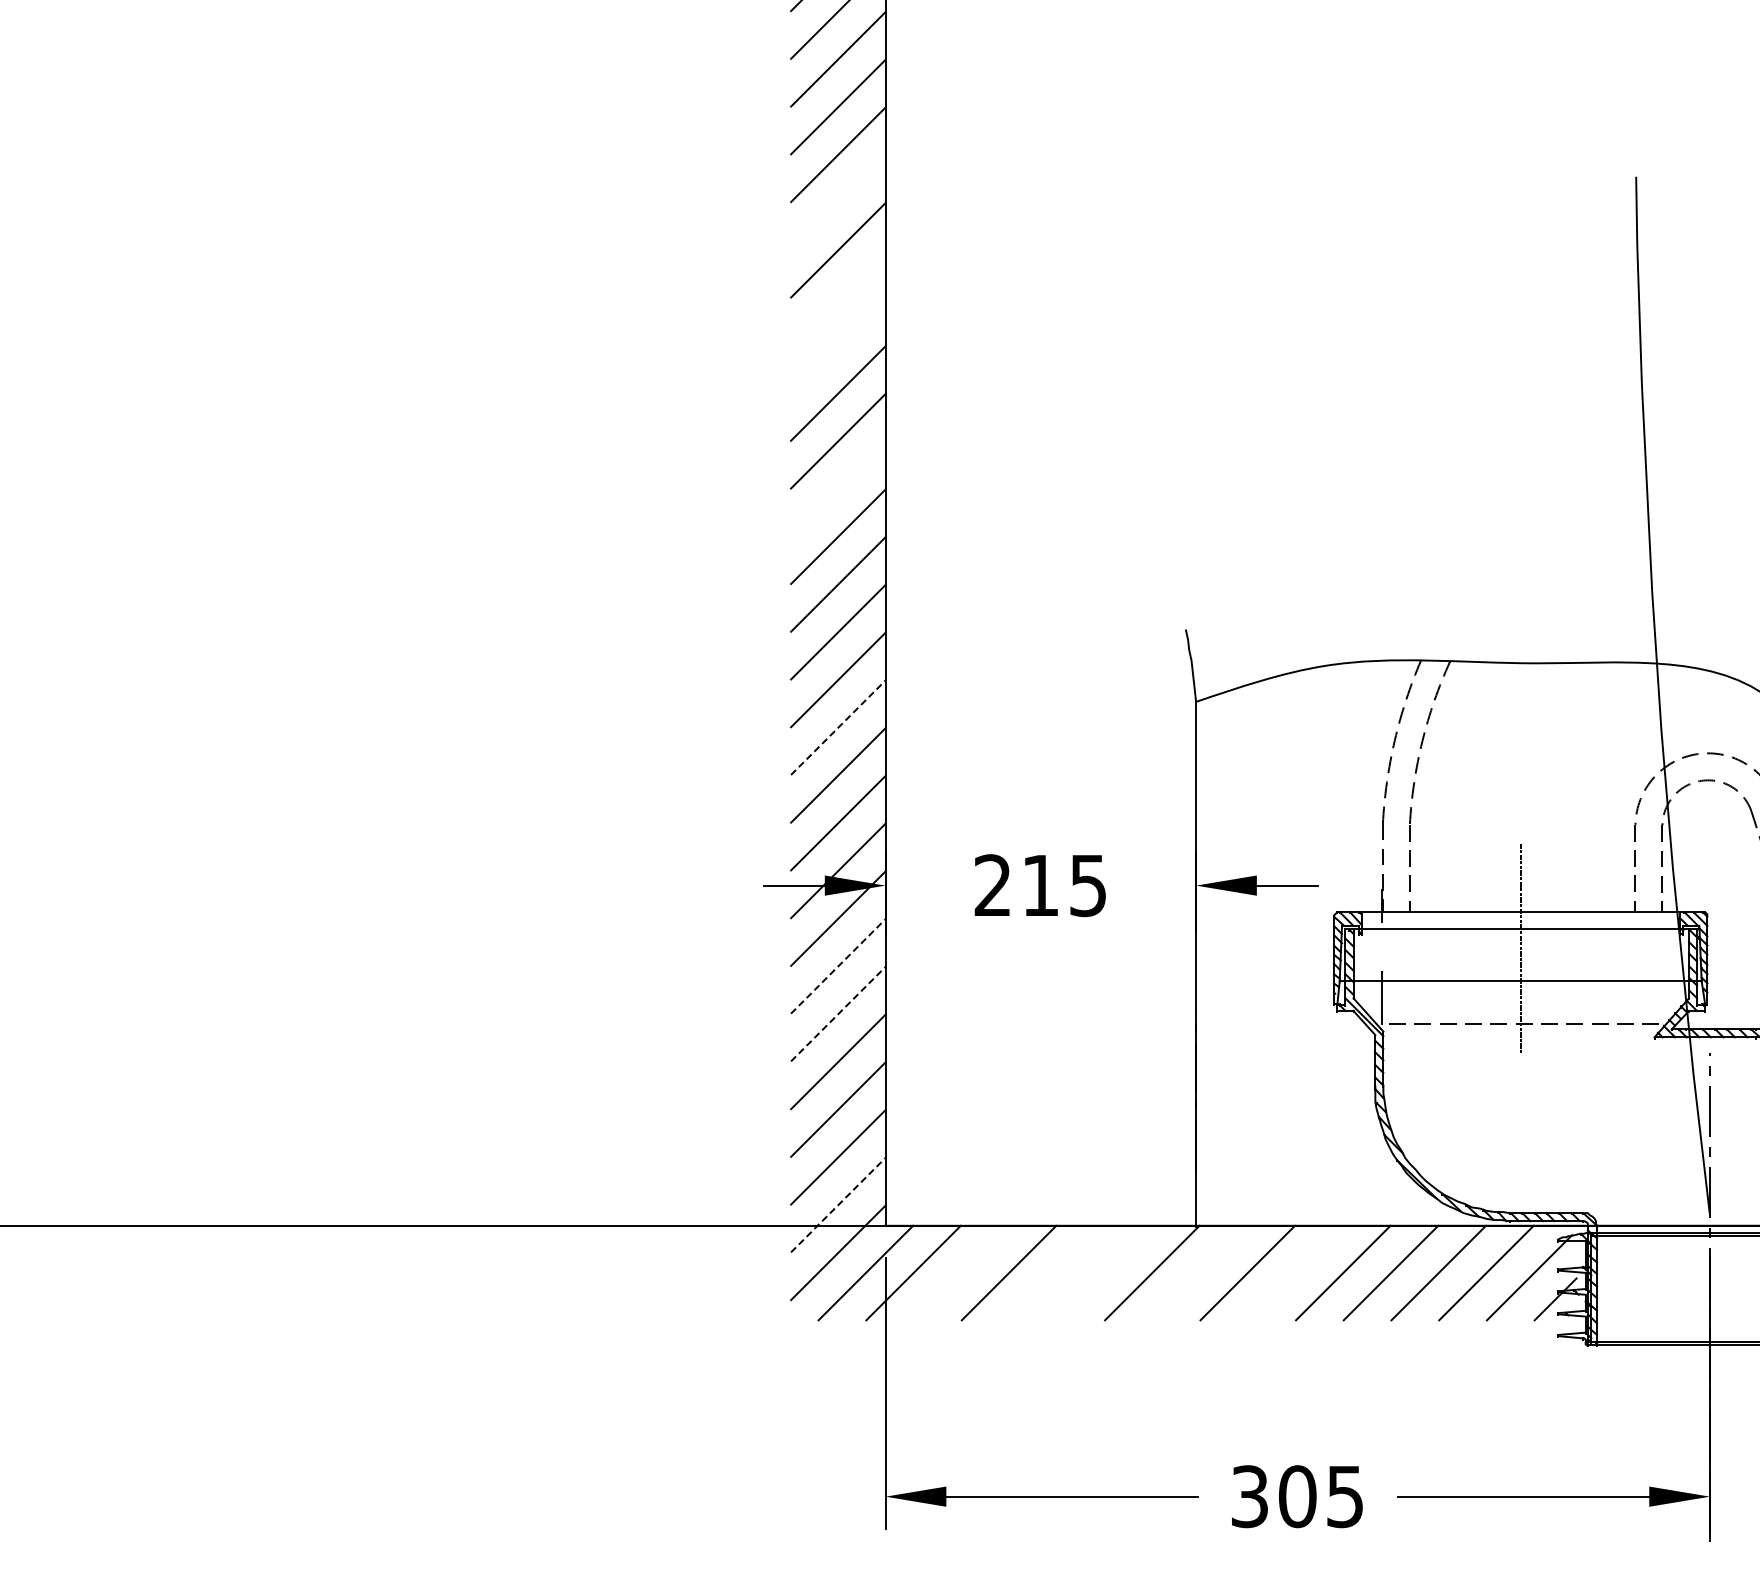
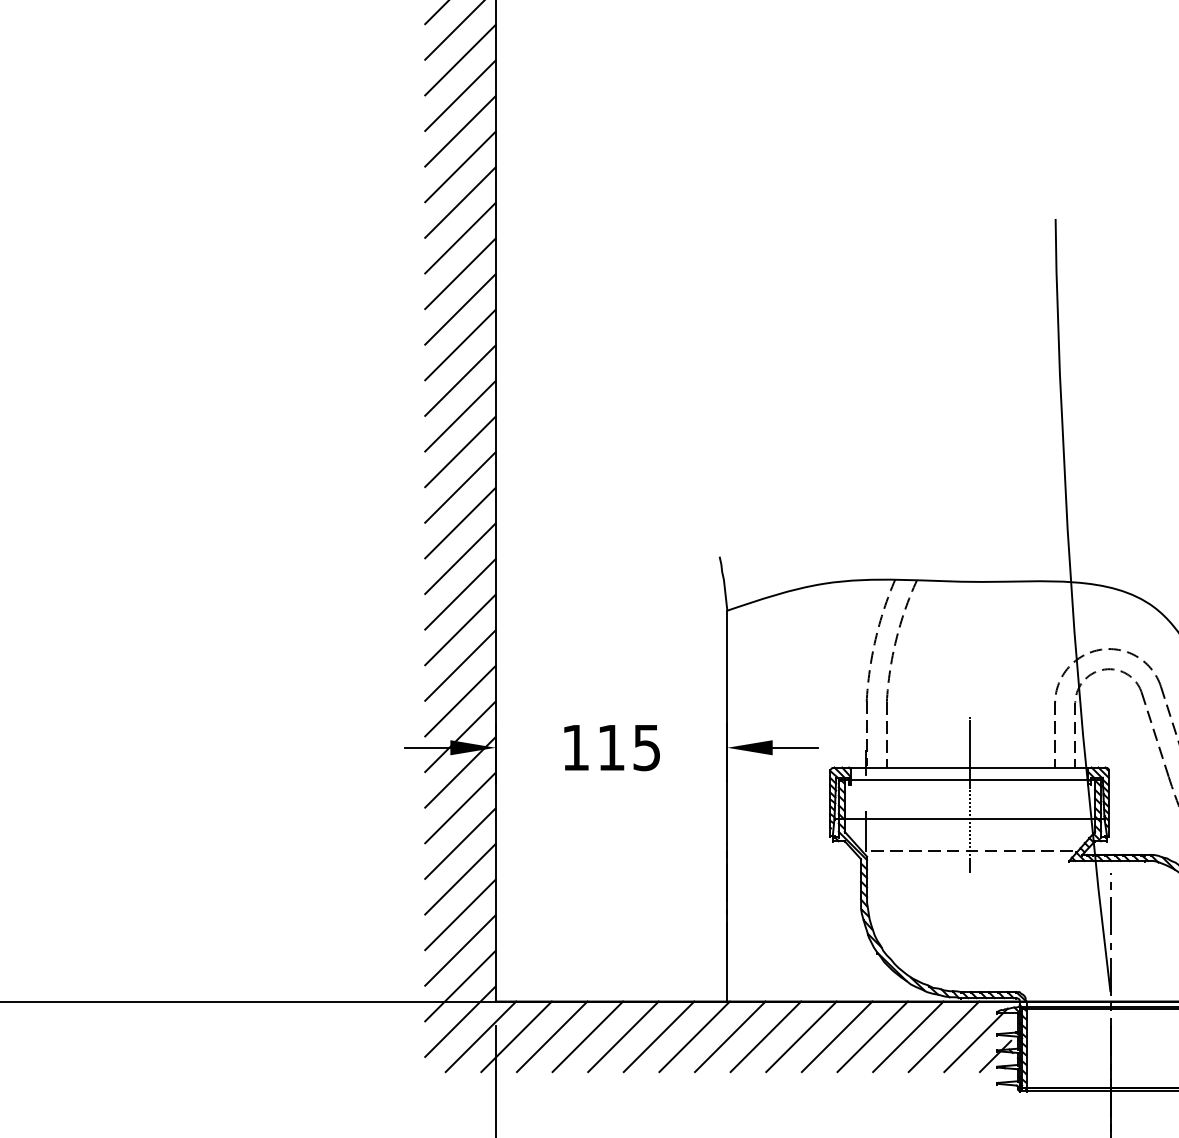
line: (838, 202) -> (460, 238), added
line: (838, 297) -> (460, 309), added
line: (838, 345) -> (460, 344), added
line: (838, 488) -> (460, 451), added
line: (838, 727) -> (460, 629), dashed -> solid
text: (992, 884) -> (575, 746), 215 -> 115
line: (838, 966) -> (460, 808), dashed -> solid
line: (838, 1014) -> (460, 843), dashed -> solid
line: (838, 1205) -> (460, 986), dashed -> solid
line: (961, 1272) -> (552, 1036), added
line: (1056, 1272) -> (623, 1036), added
line: (1104, 1272) -> (659, 1036), added
line: (1199, 1272) -> (729, 1036), added
line: (1295, 1272) -> (801, 1036), added

